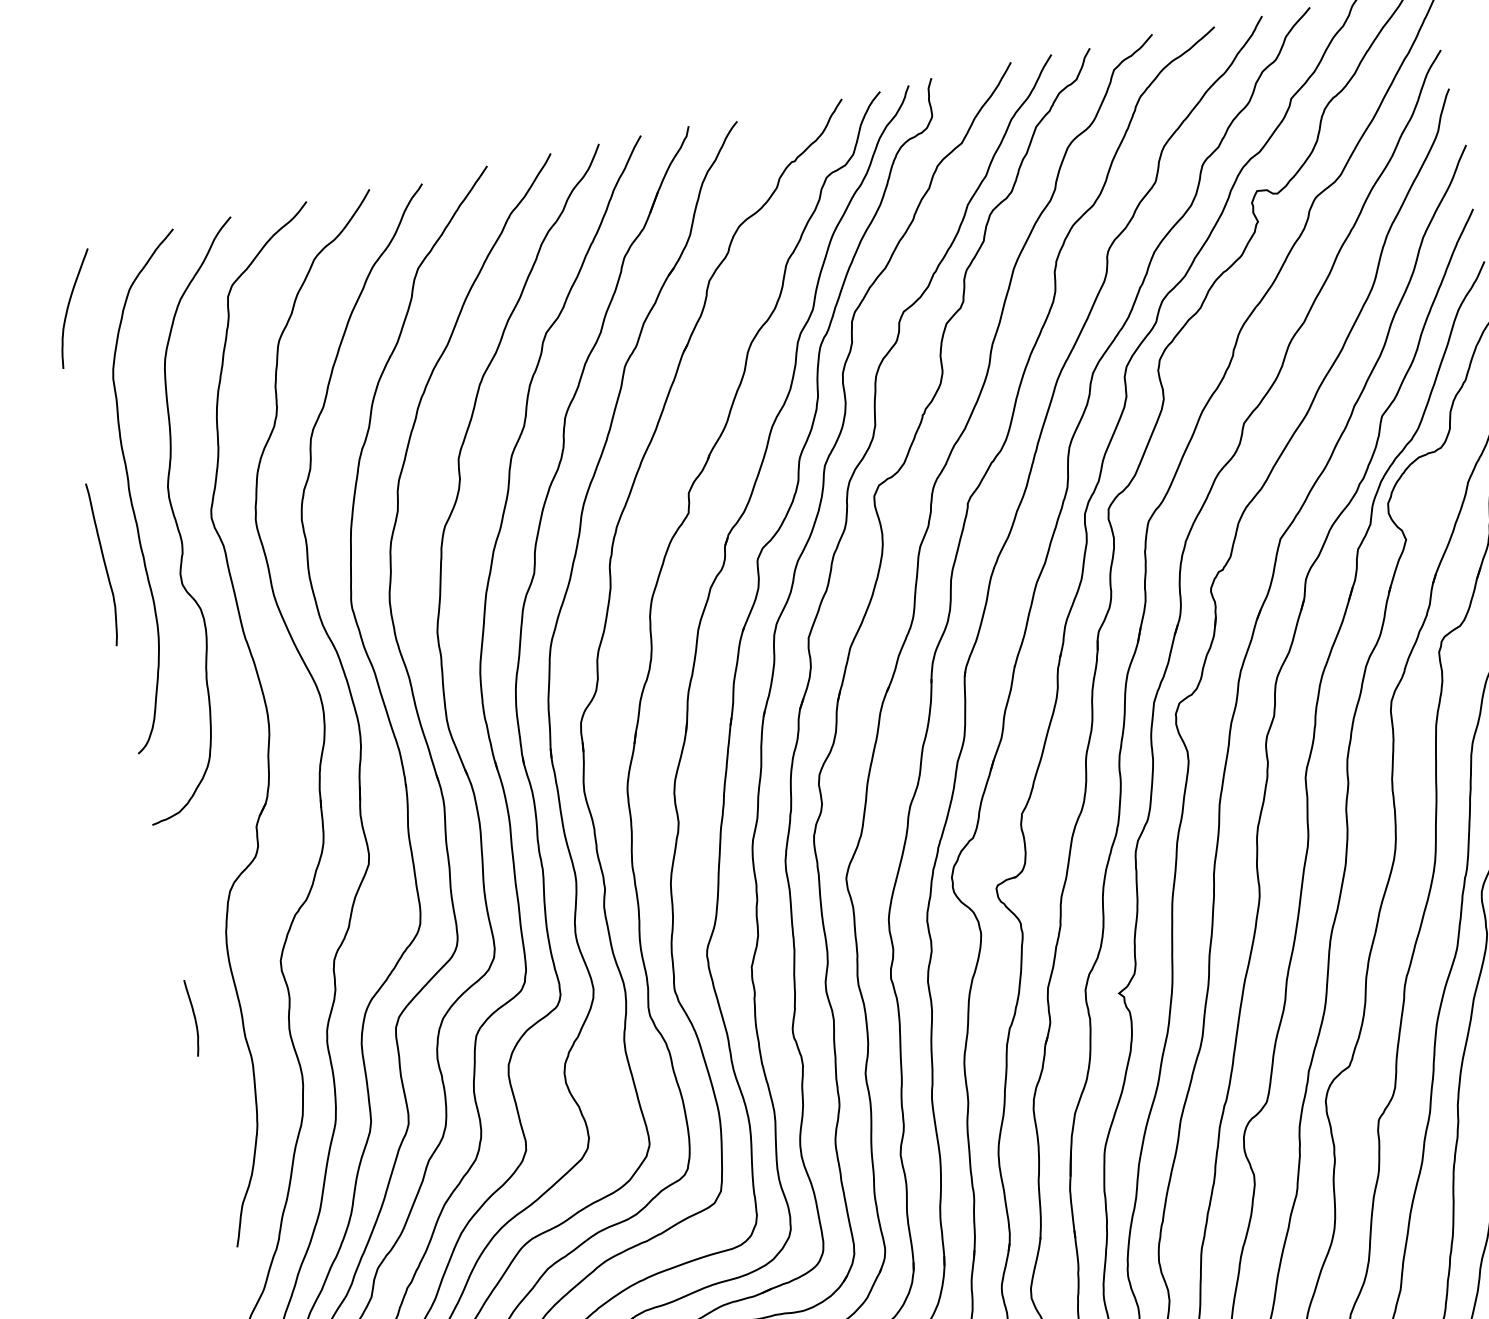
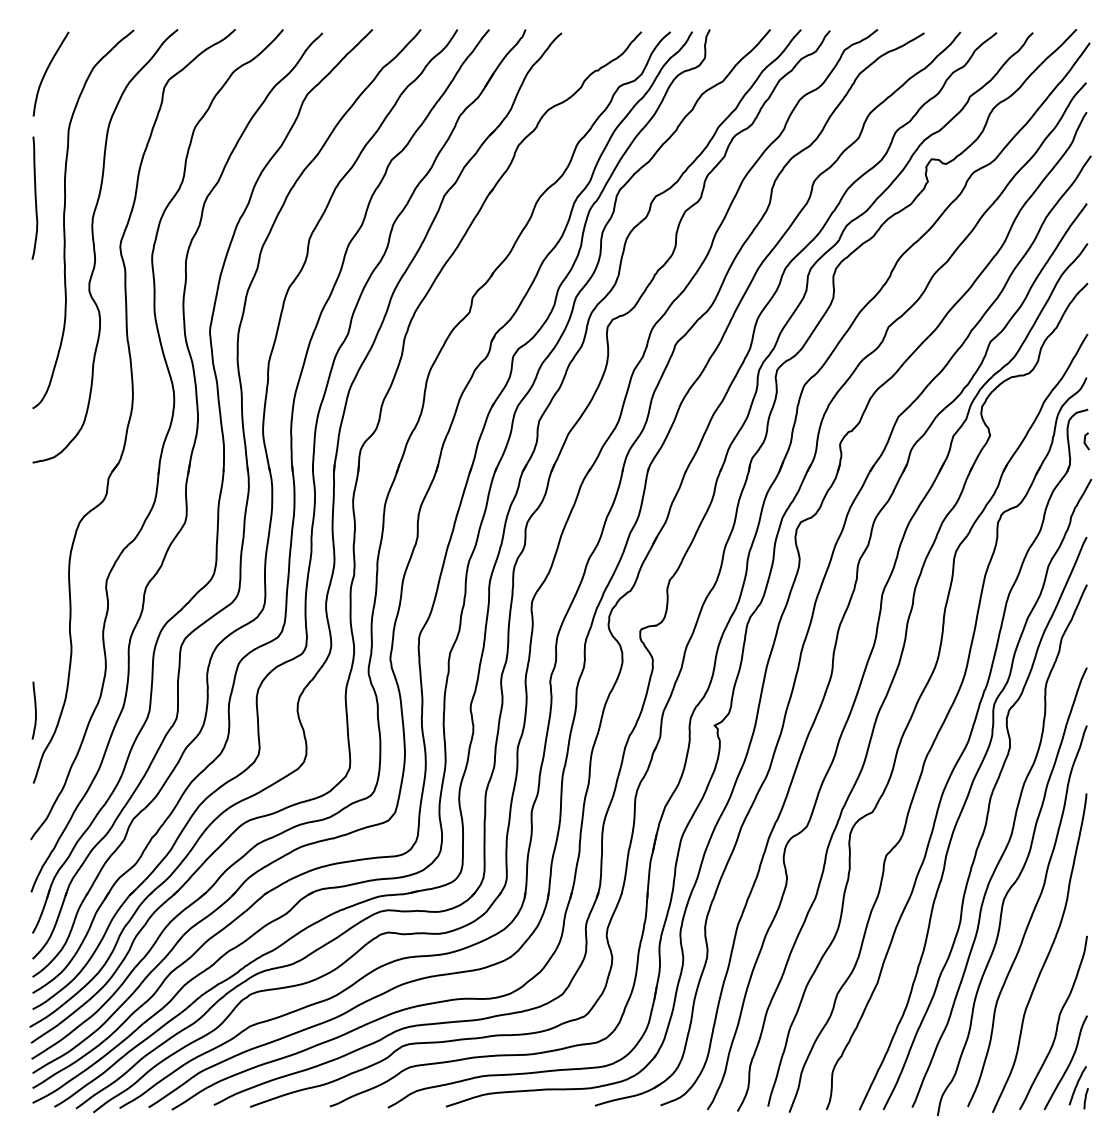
curve: (103, 563) -> (34, 197), moved
curve: (192, 1016) -> (34, 709), moved

